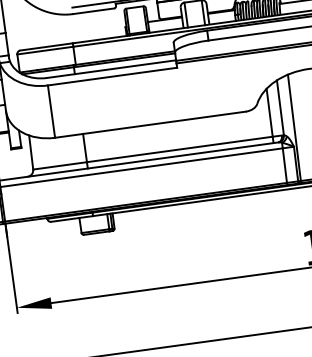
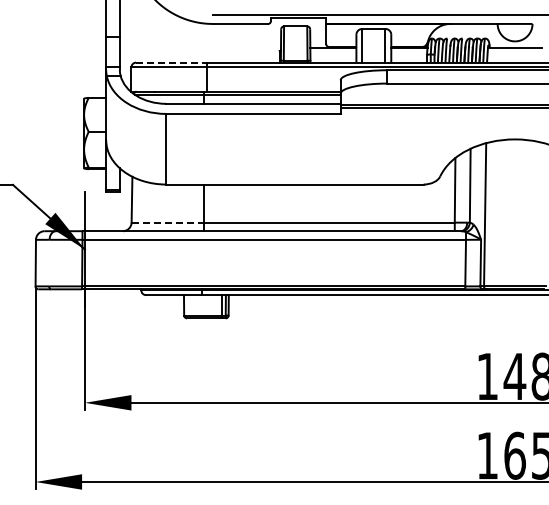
line: (47, 46) -> (172, 62), solid -> dashed
line: (60, 165) -> (168, 222), solid -> dashed

